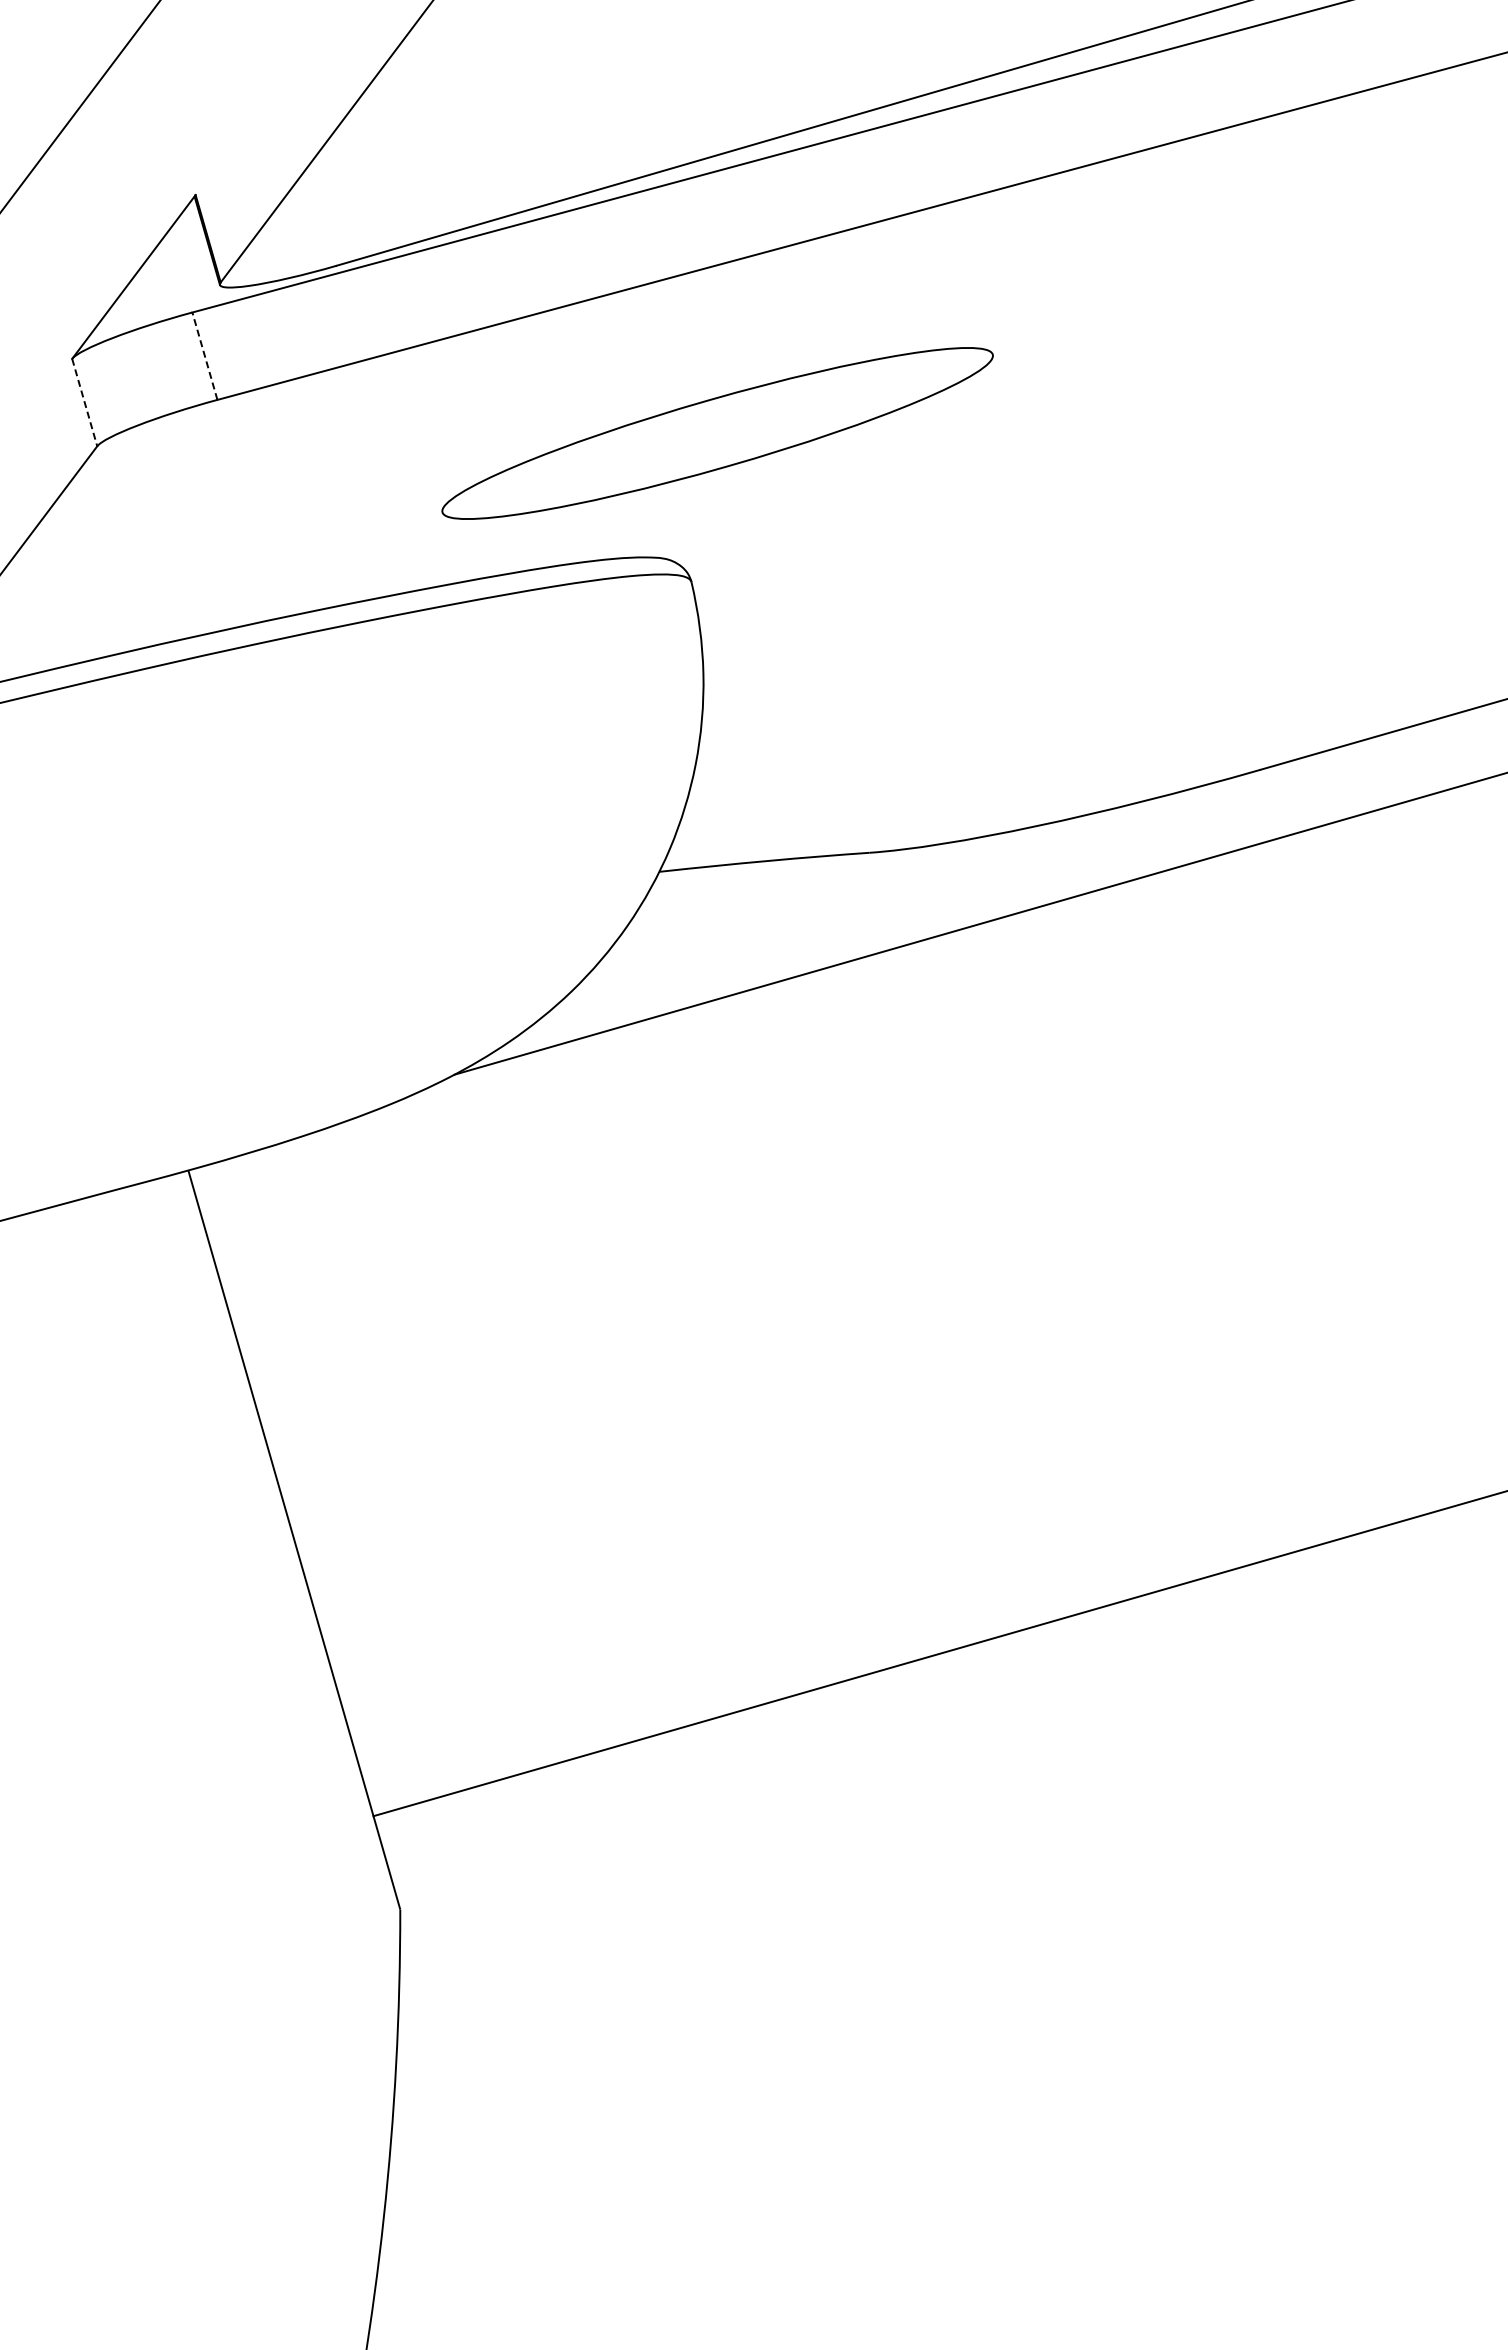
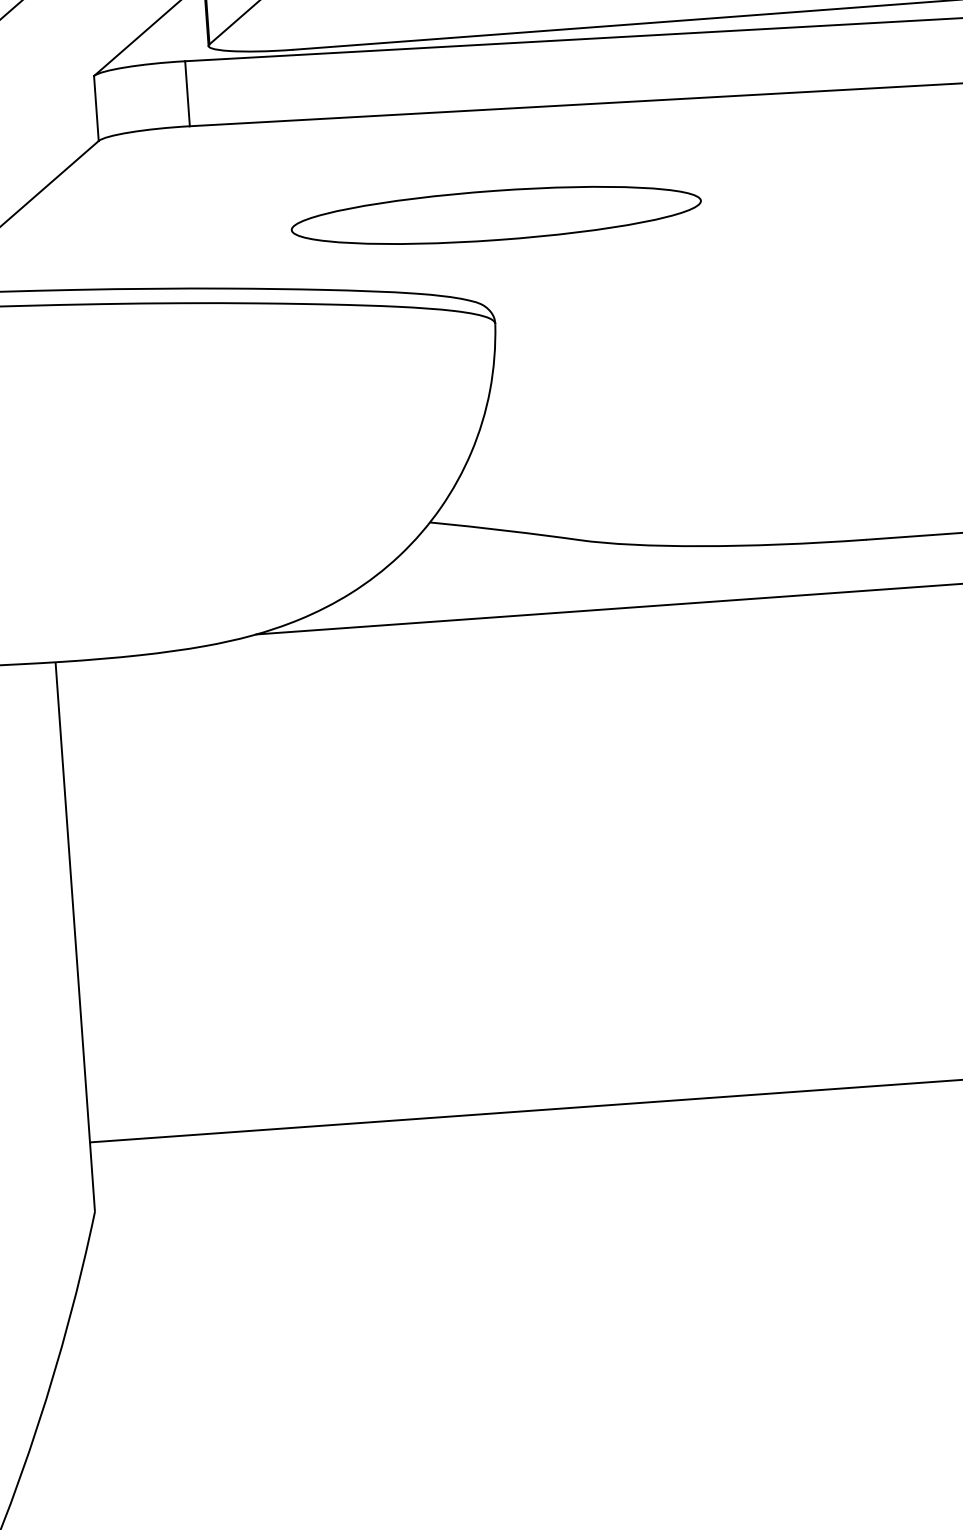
line: (204, 355) -> (187, 93), dashed -> solid
line: (84, 403) -> (96, 109), dashed -> solid
part: (717, 433) -> (496, 215), moved

